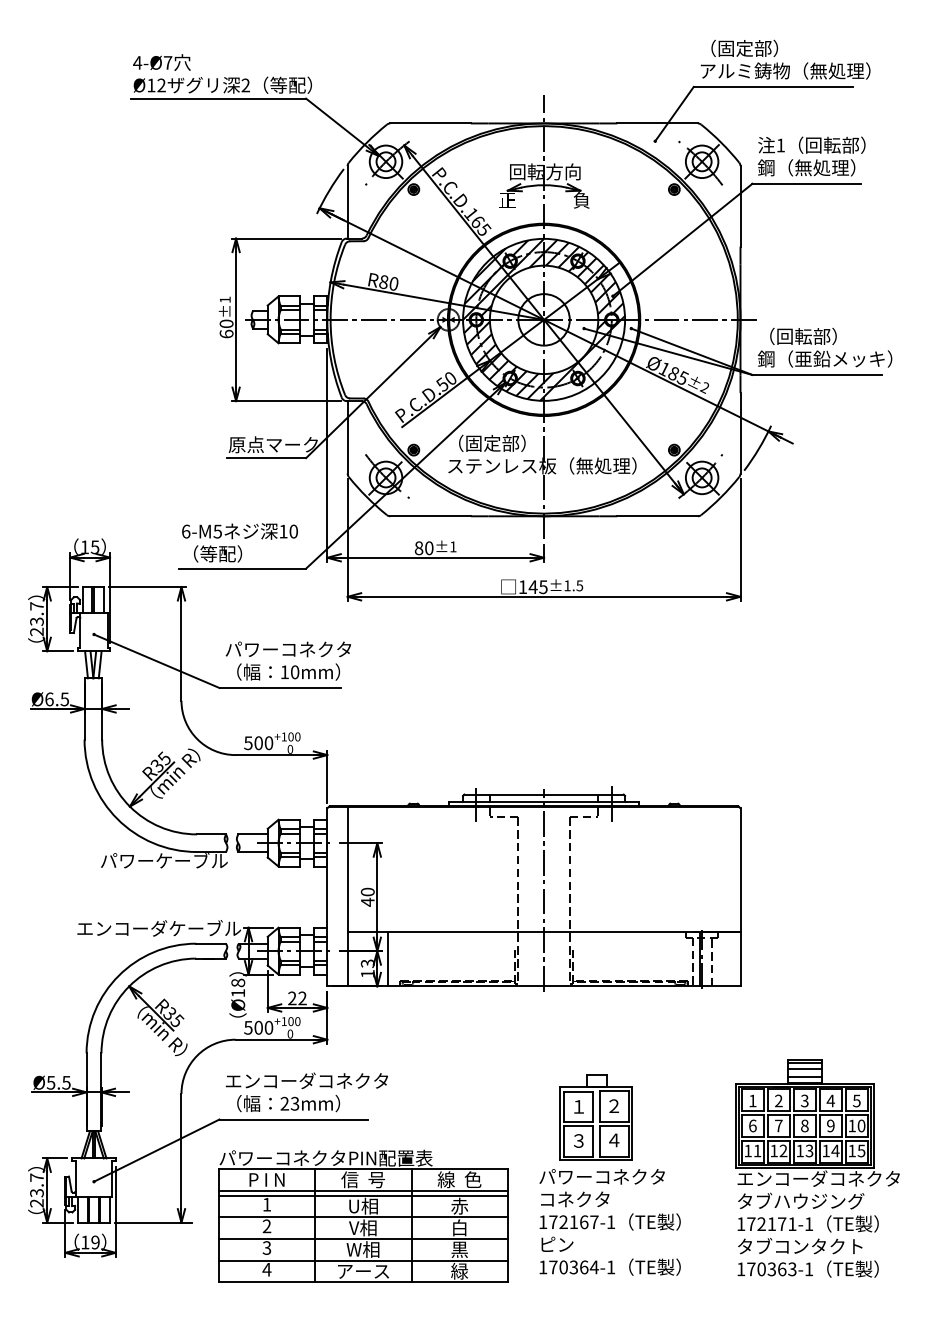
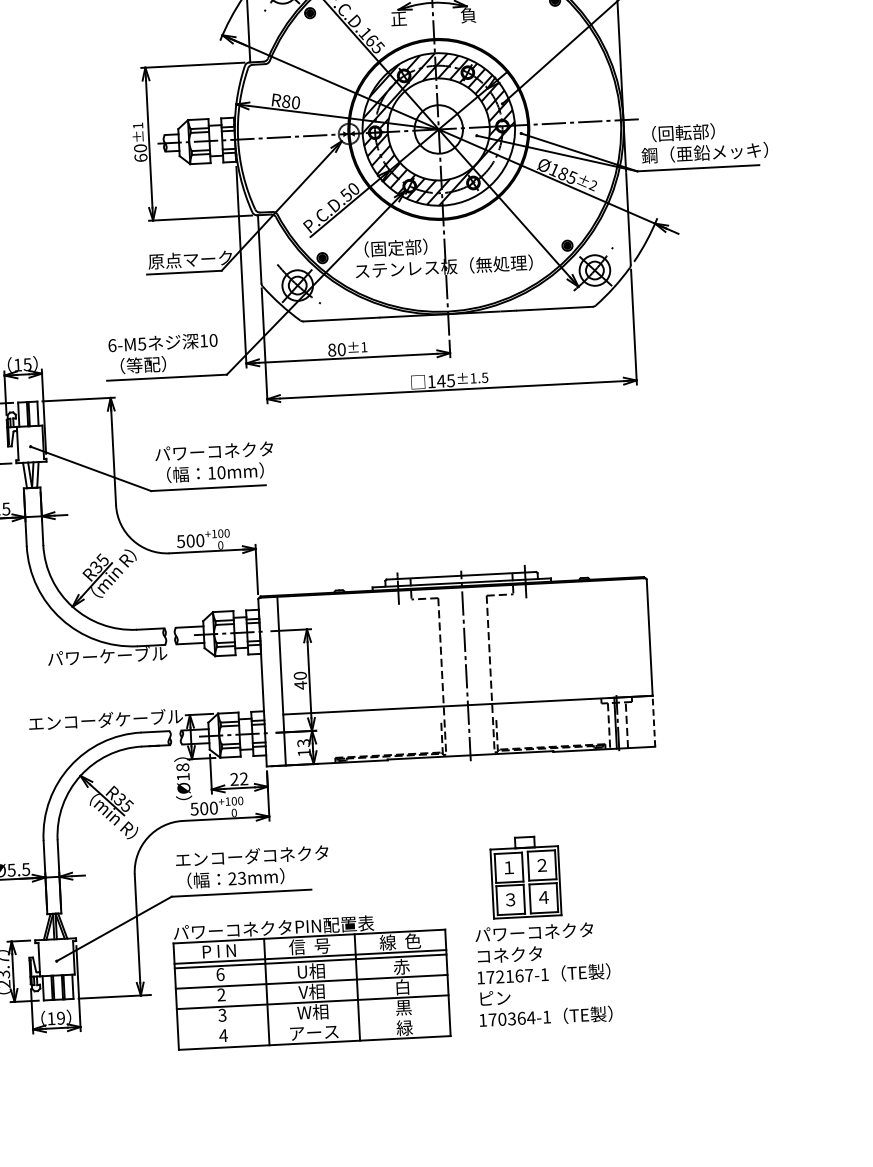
line: (740, 958) -> (653, 720), solid -> dashed
line: (388, 959) -> (322, 738), removed
part: (817, 1168) -> (736, 914), removed
text: (267, 1204) -> (220, 974), 1 -> 6
line: (362, 1260) -> (312, 1022), removed

